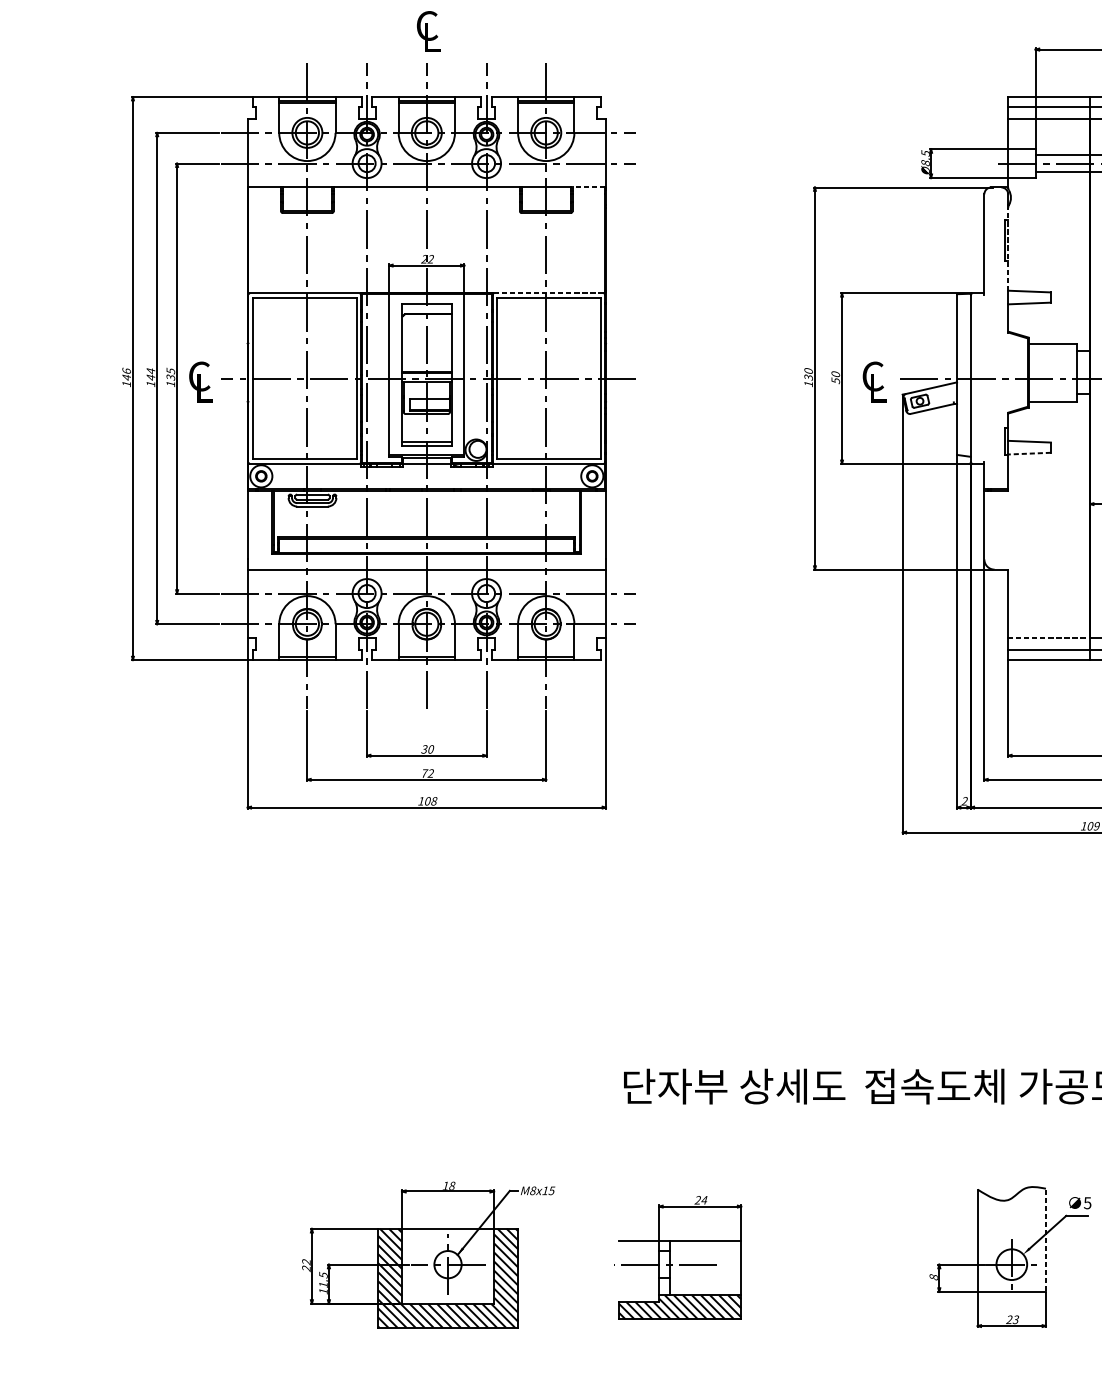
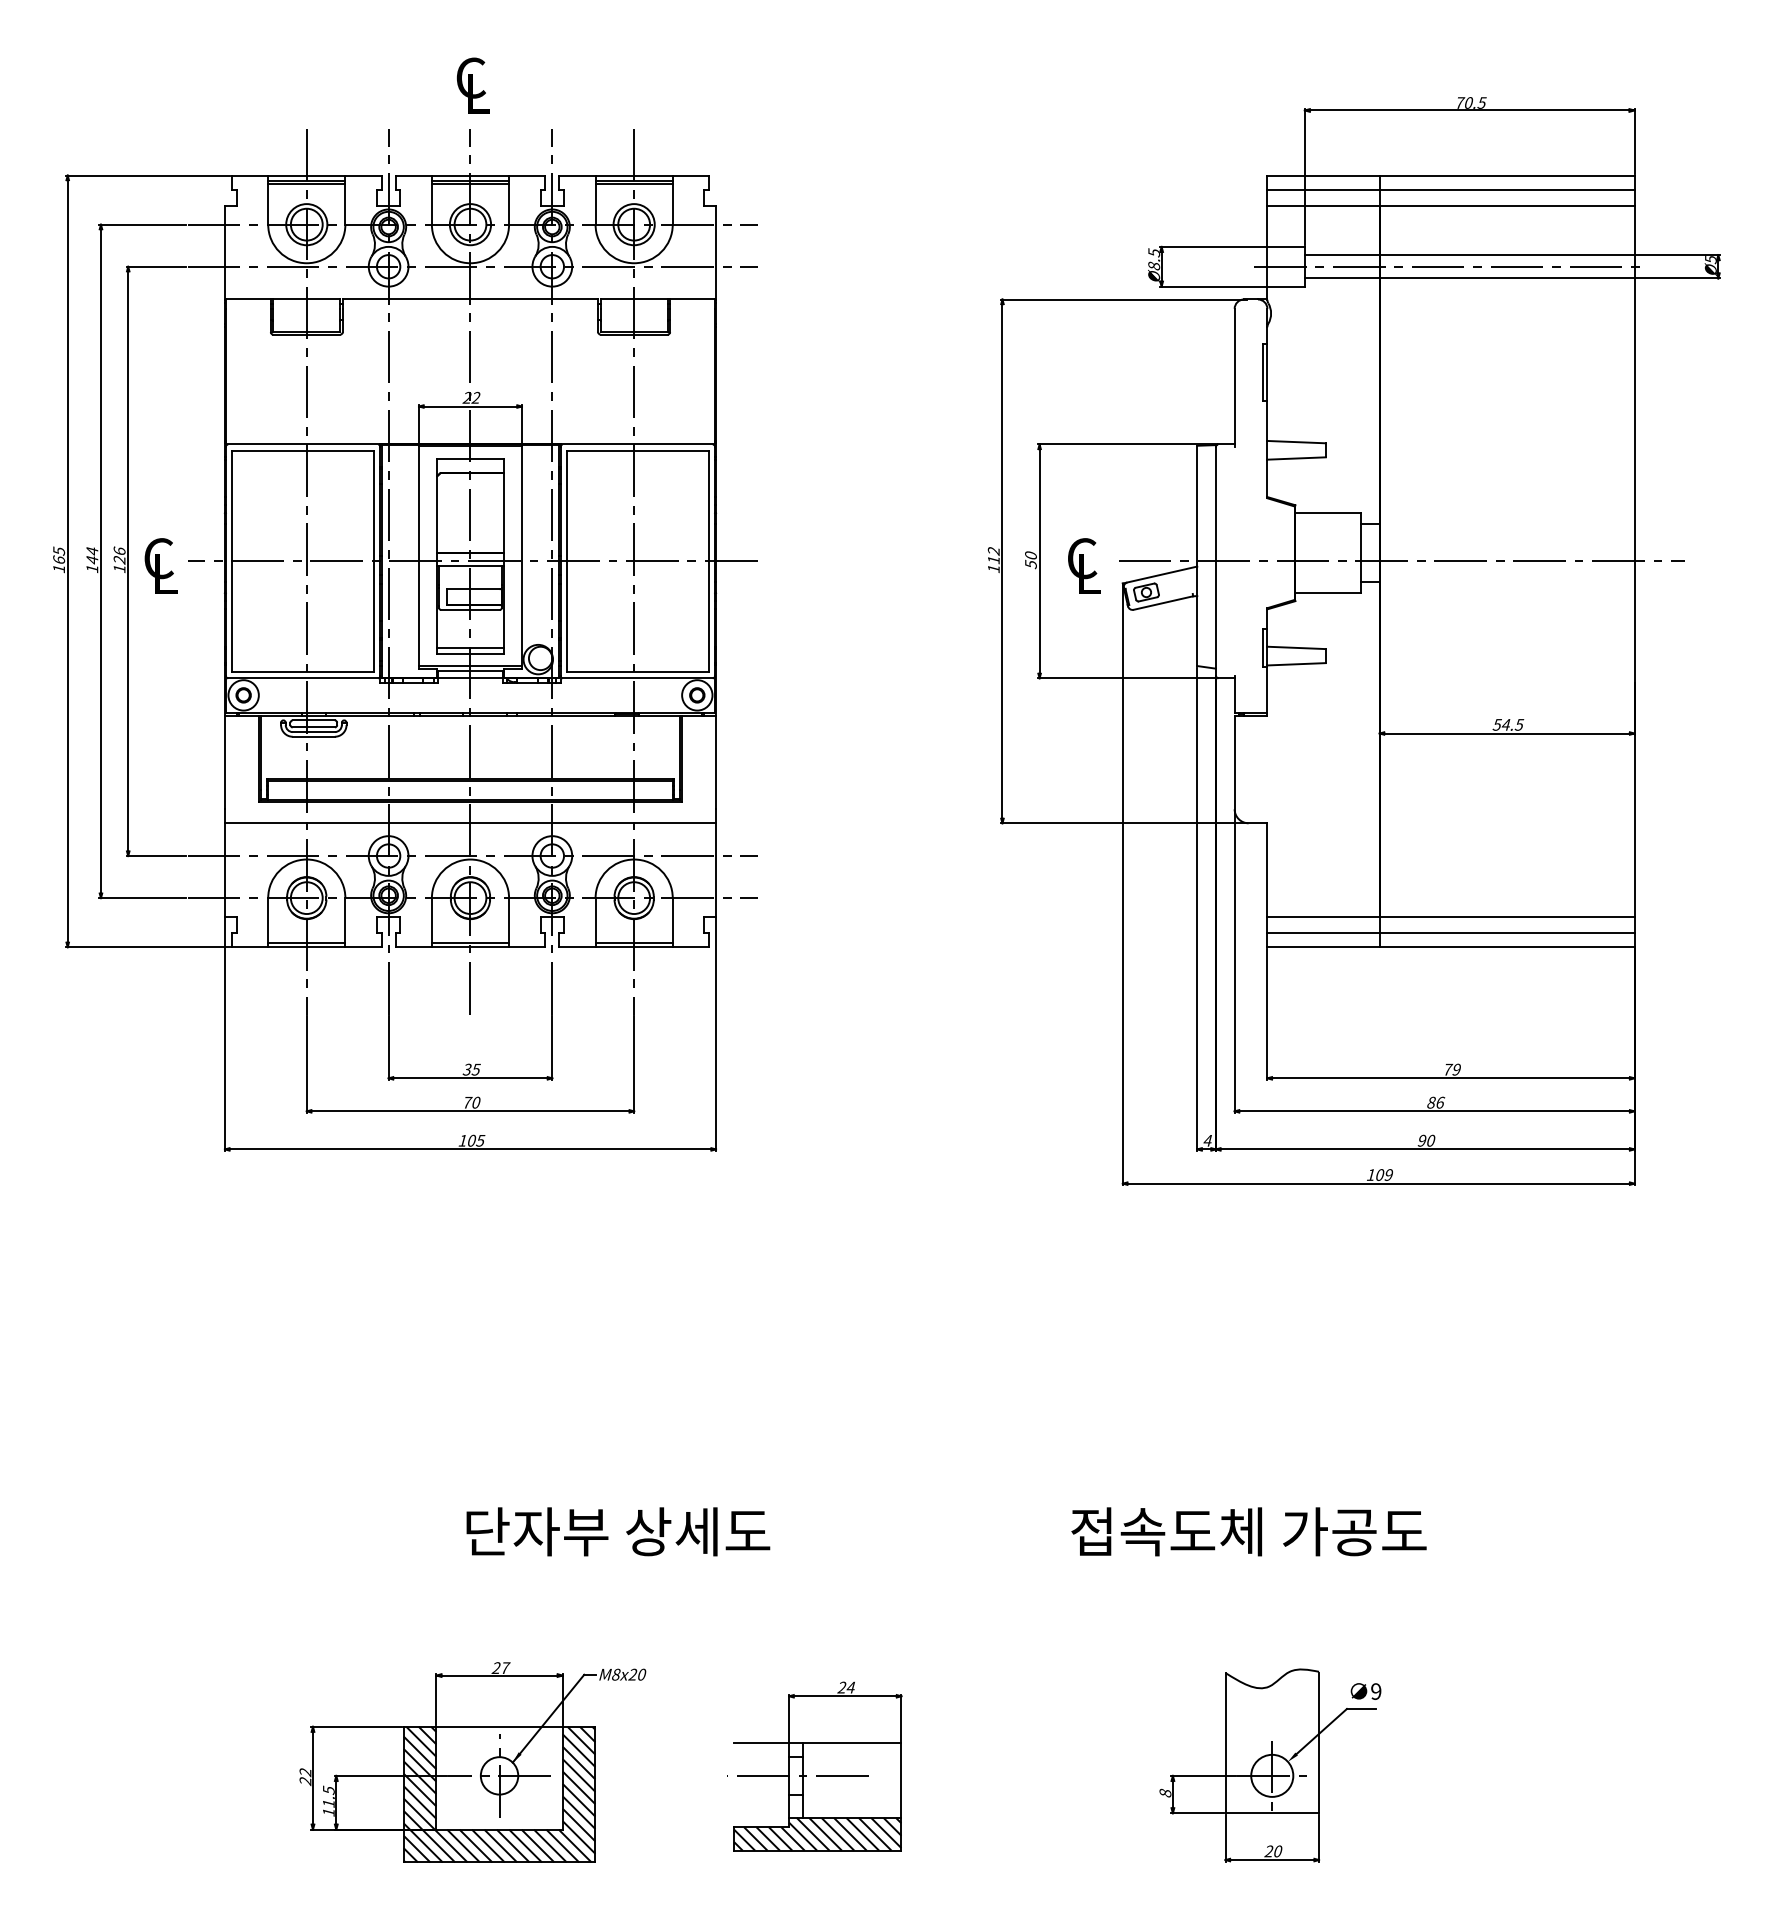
line: (588, 187) -> (692, 299), dashed -> solid
line: (1008, 249) -> (1267, 384), dashed -> solid
line: (548, 293) -> (637, 444), dashed -> solid
text: (126, 374) -> (59, 555), 146 -> 165
text: (170, 374) -> (119, 555), 135 -> 126
text: (808, 374) -> (993, 555), 130 -> 112
line: (1029, 453) -> (1296, 664), dashed -> solid
line: (1049, 637) -> (1324, 916), dashed -> solid
text: (430, 749) -> (475, 1069), 30 -> 35
text: (430, 773) -> (475, 1102), 72 -> 70
text: (434, 801) -> (480, 1140), 108 -> 105
text: (964, 801) -> (1207, 1140), 2 -> 4
text: (734, 1086) -> (618, 1531), moved
text: (448, 1186) -> (500, 1668), 18 -> 27
text: (548, 1190) -> (637, 1674), M8x15 -> M8x20
text: (1087, 1203) -> (1376, 1691), 5 -> 9
line: (1046, 1241) -> (1319, 1743), dashed -> solid
text: (1015, 1319) -> (1277, 1851), 23 -> 20

